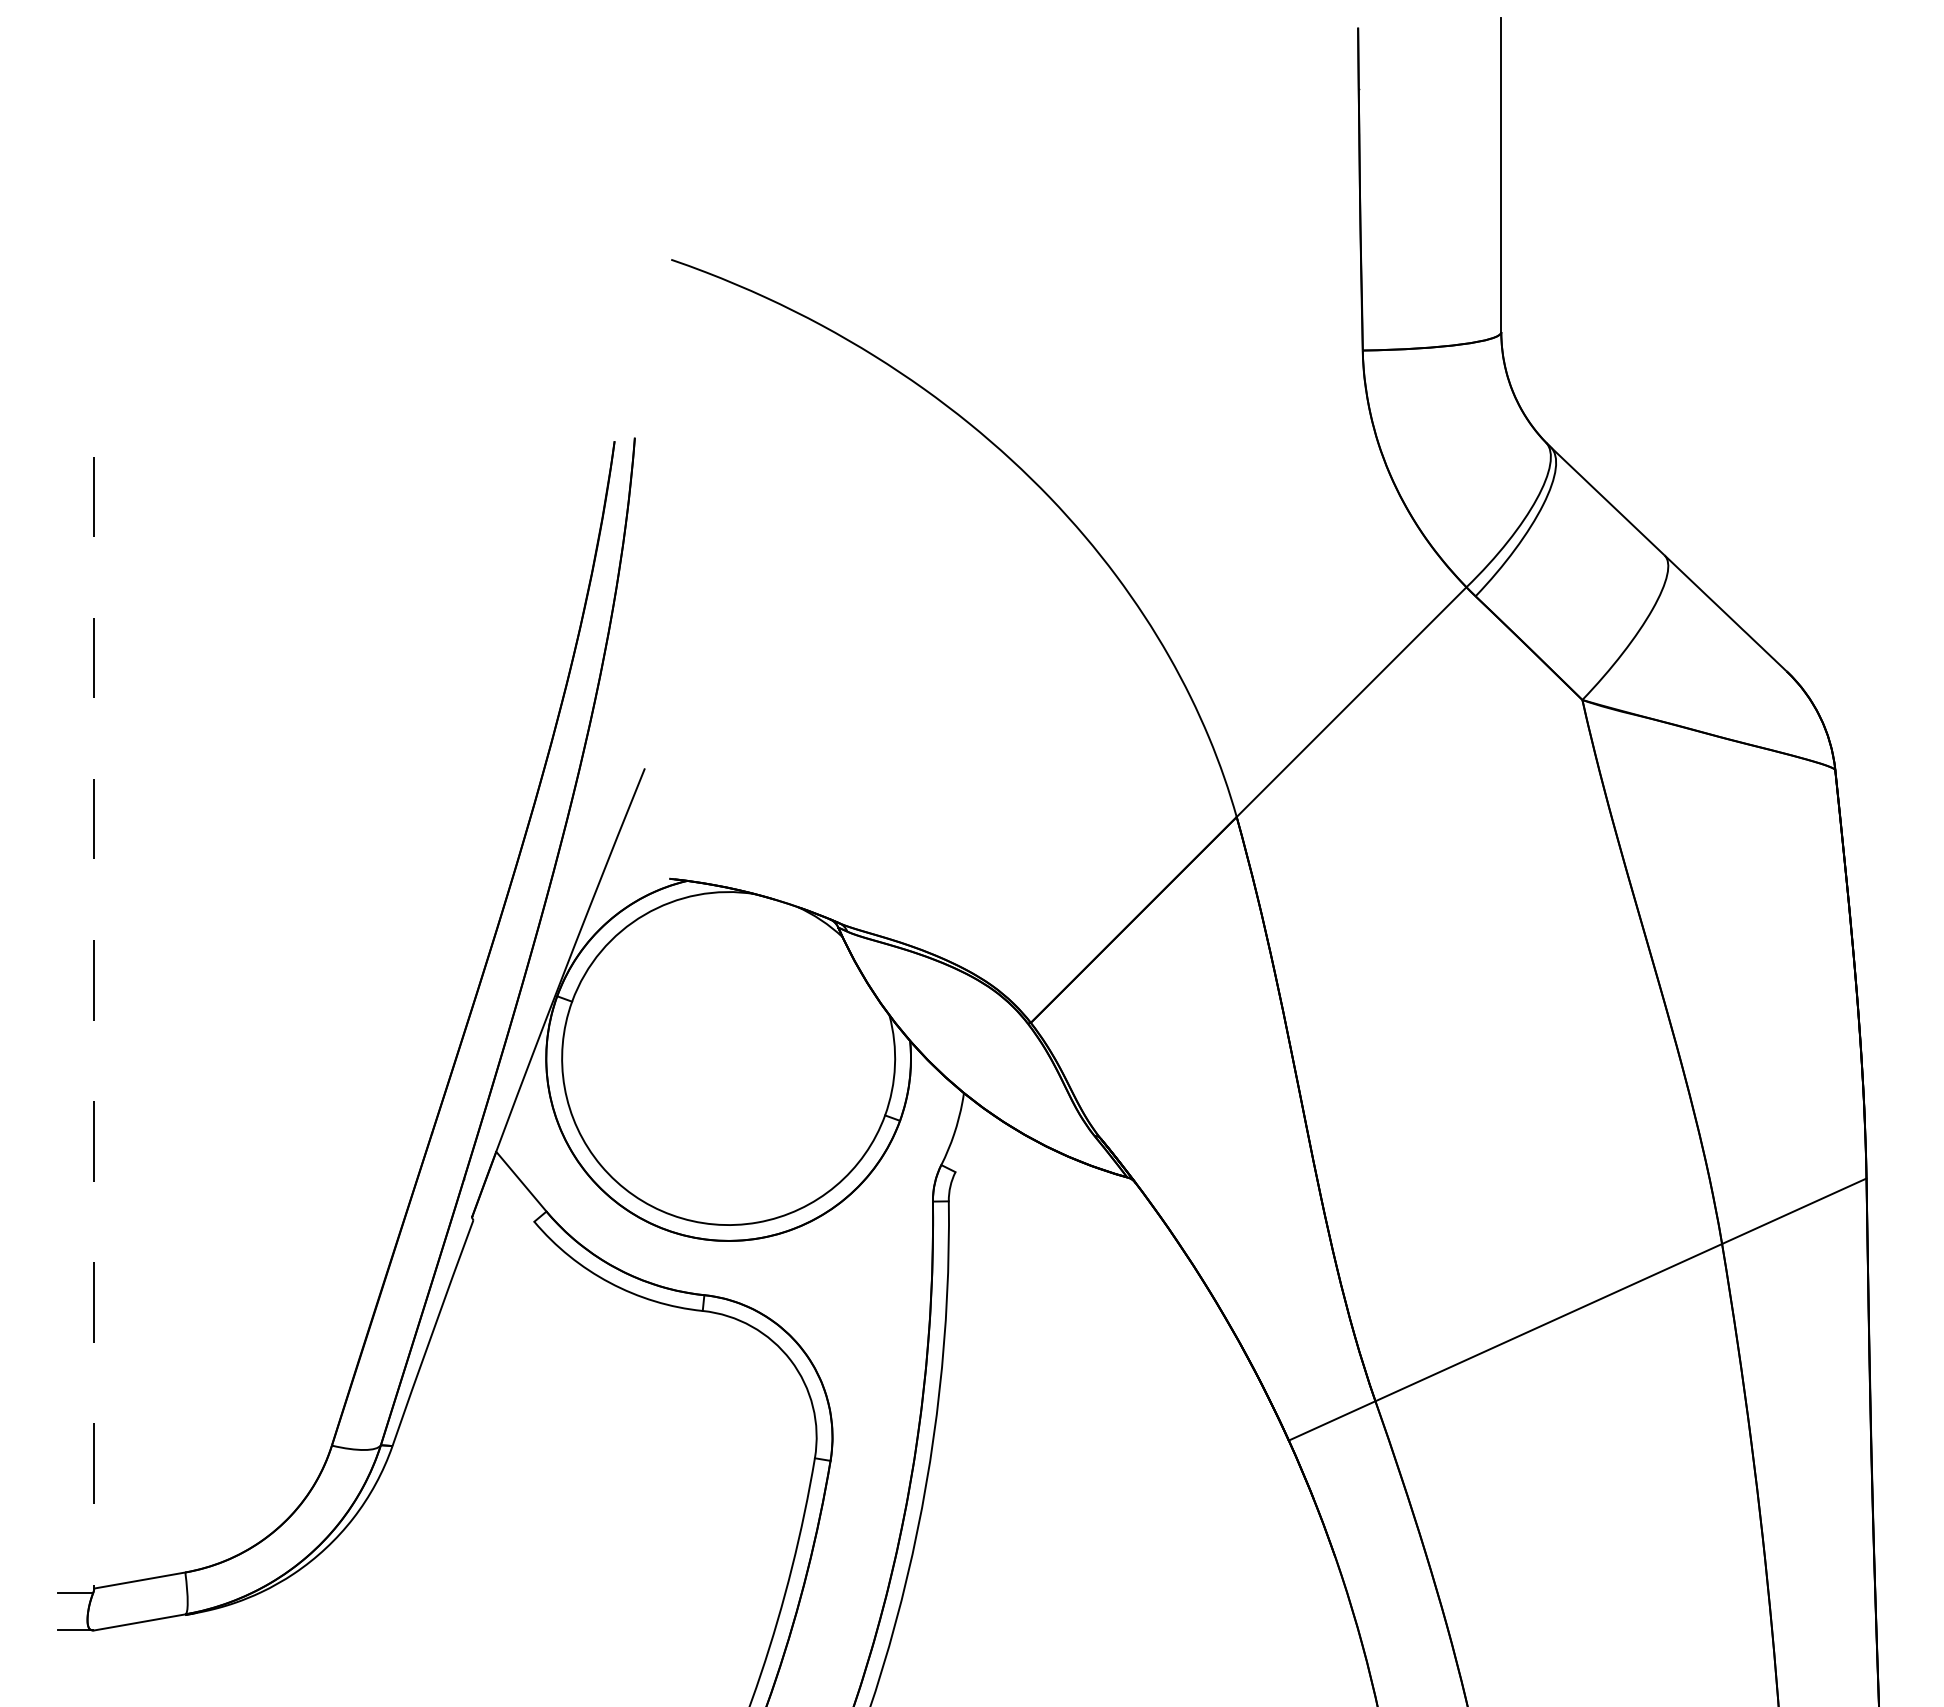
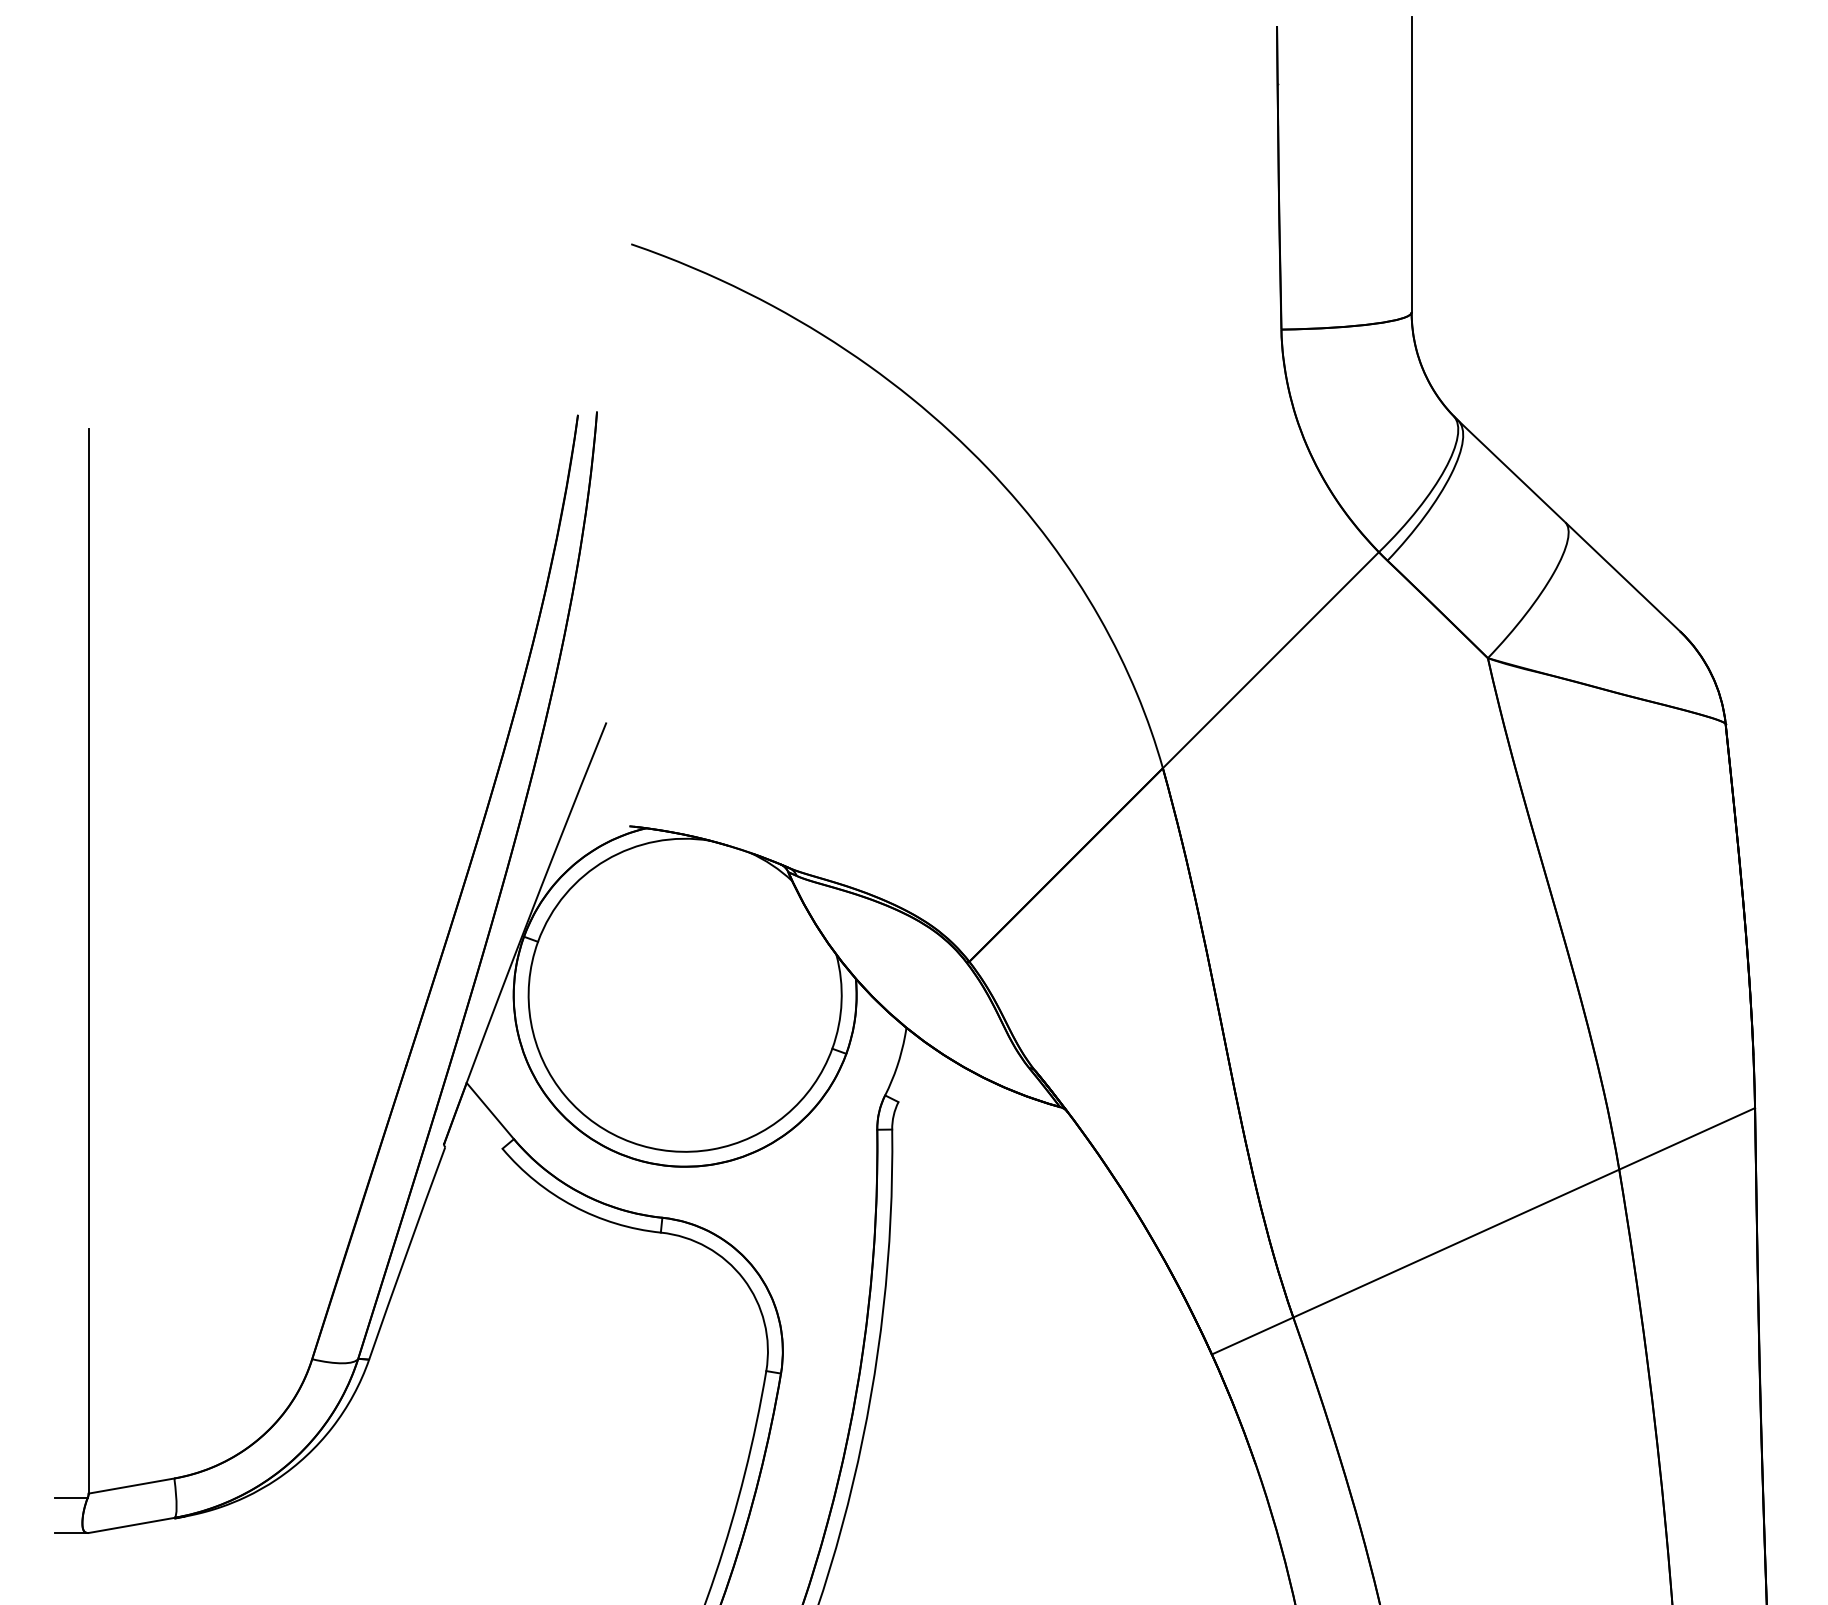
line: (93, 1023) -> (88, 962), dashed -> solid

